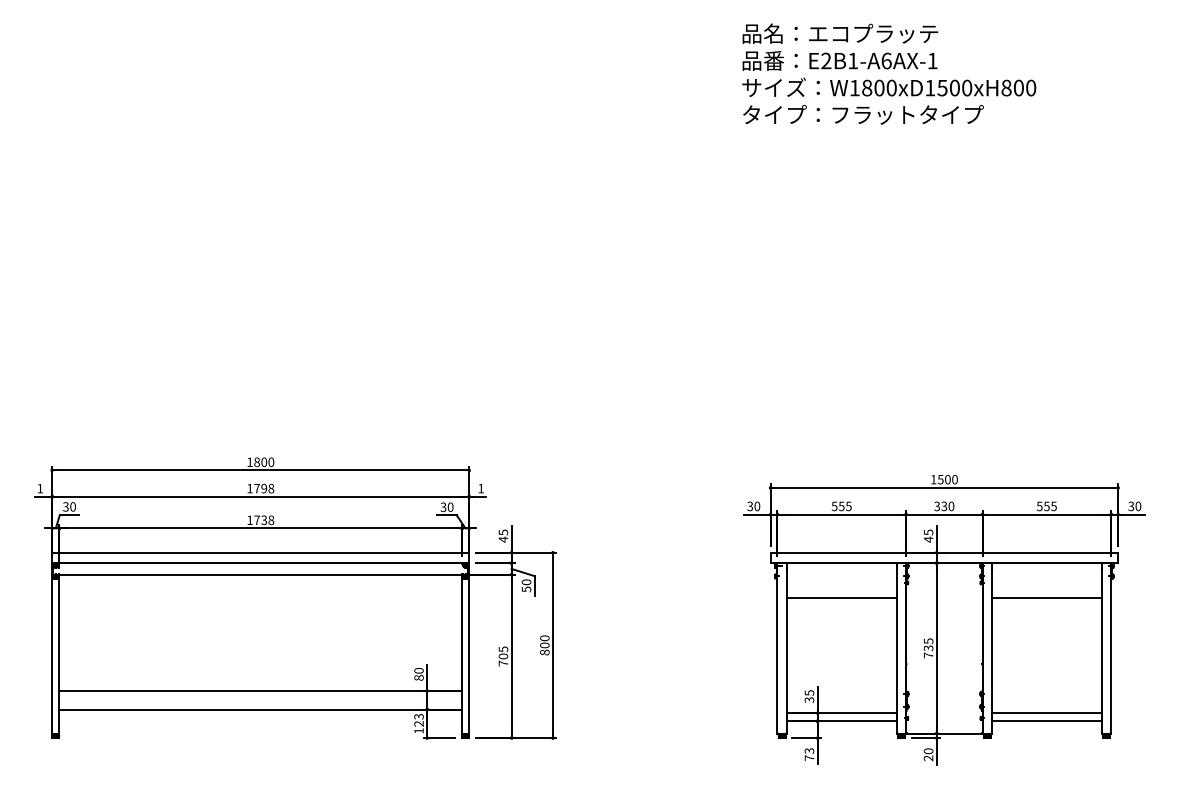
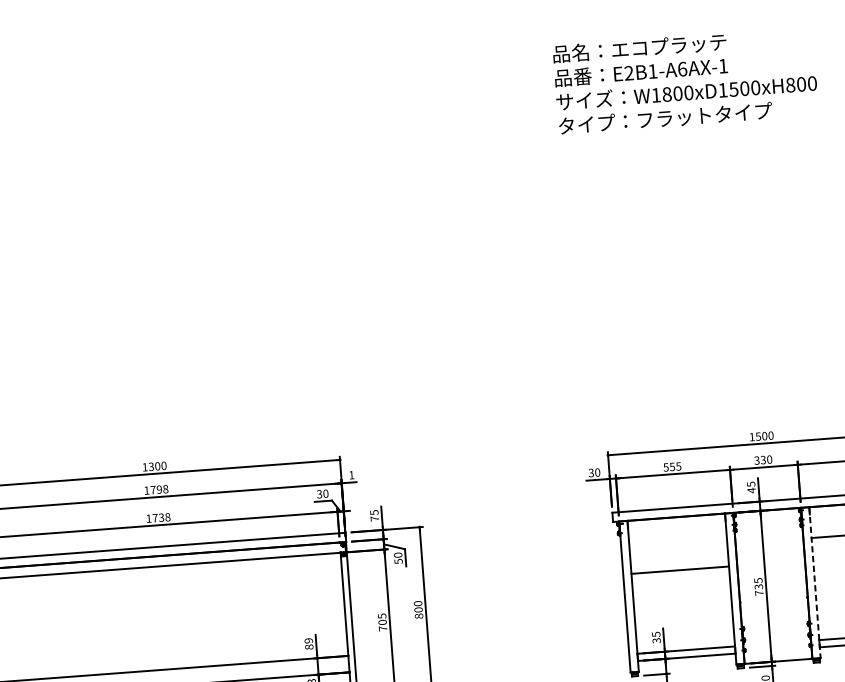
text: (257, 461) -> (151, 466), 1800 -> 1300
text: (503, 539) -> (374, 518), 45 -> 75
line: (841, 597) -> (679, 569), moved
line: (991, 648) -> (814, 582), solid -> dashed
text: (418, 670) -> (308, 640), 80 -> 89

